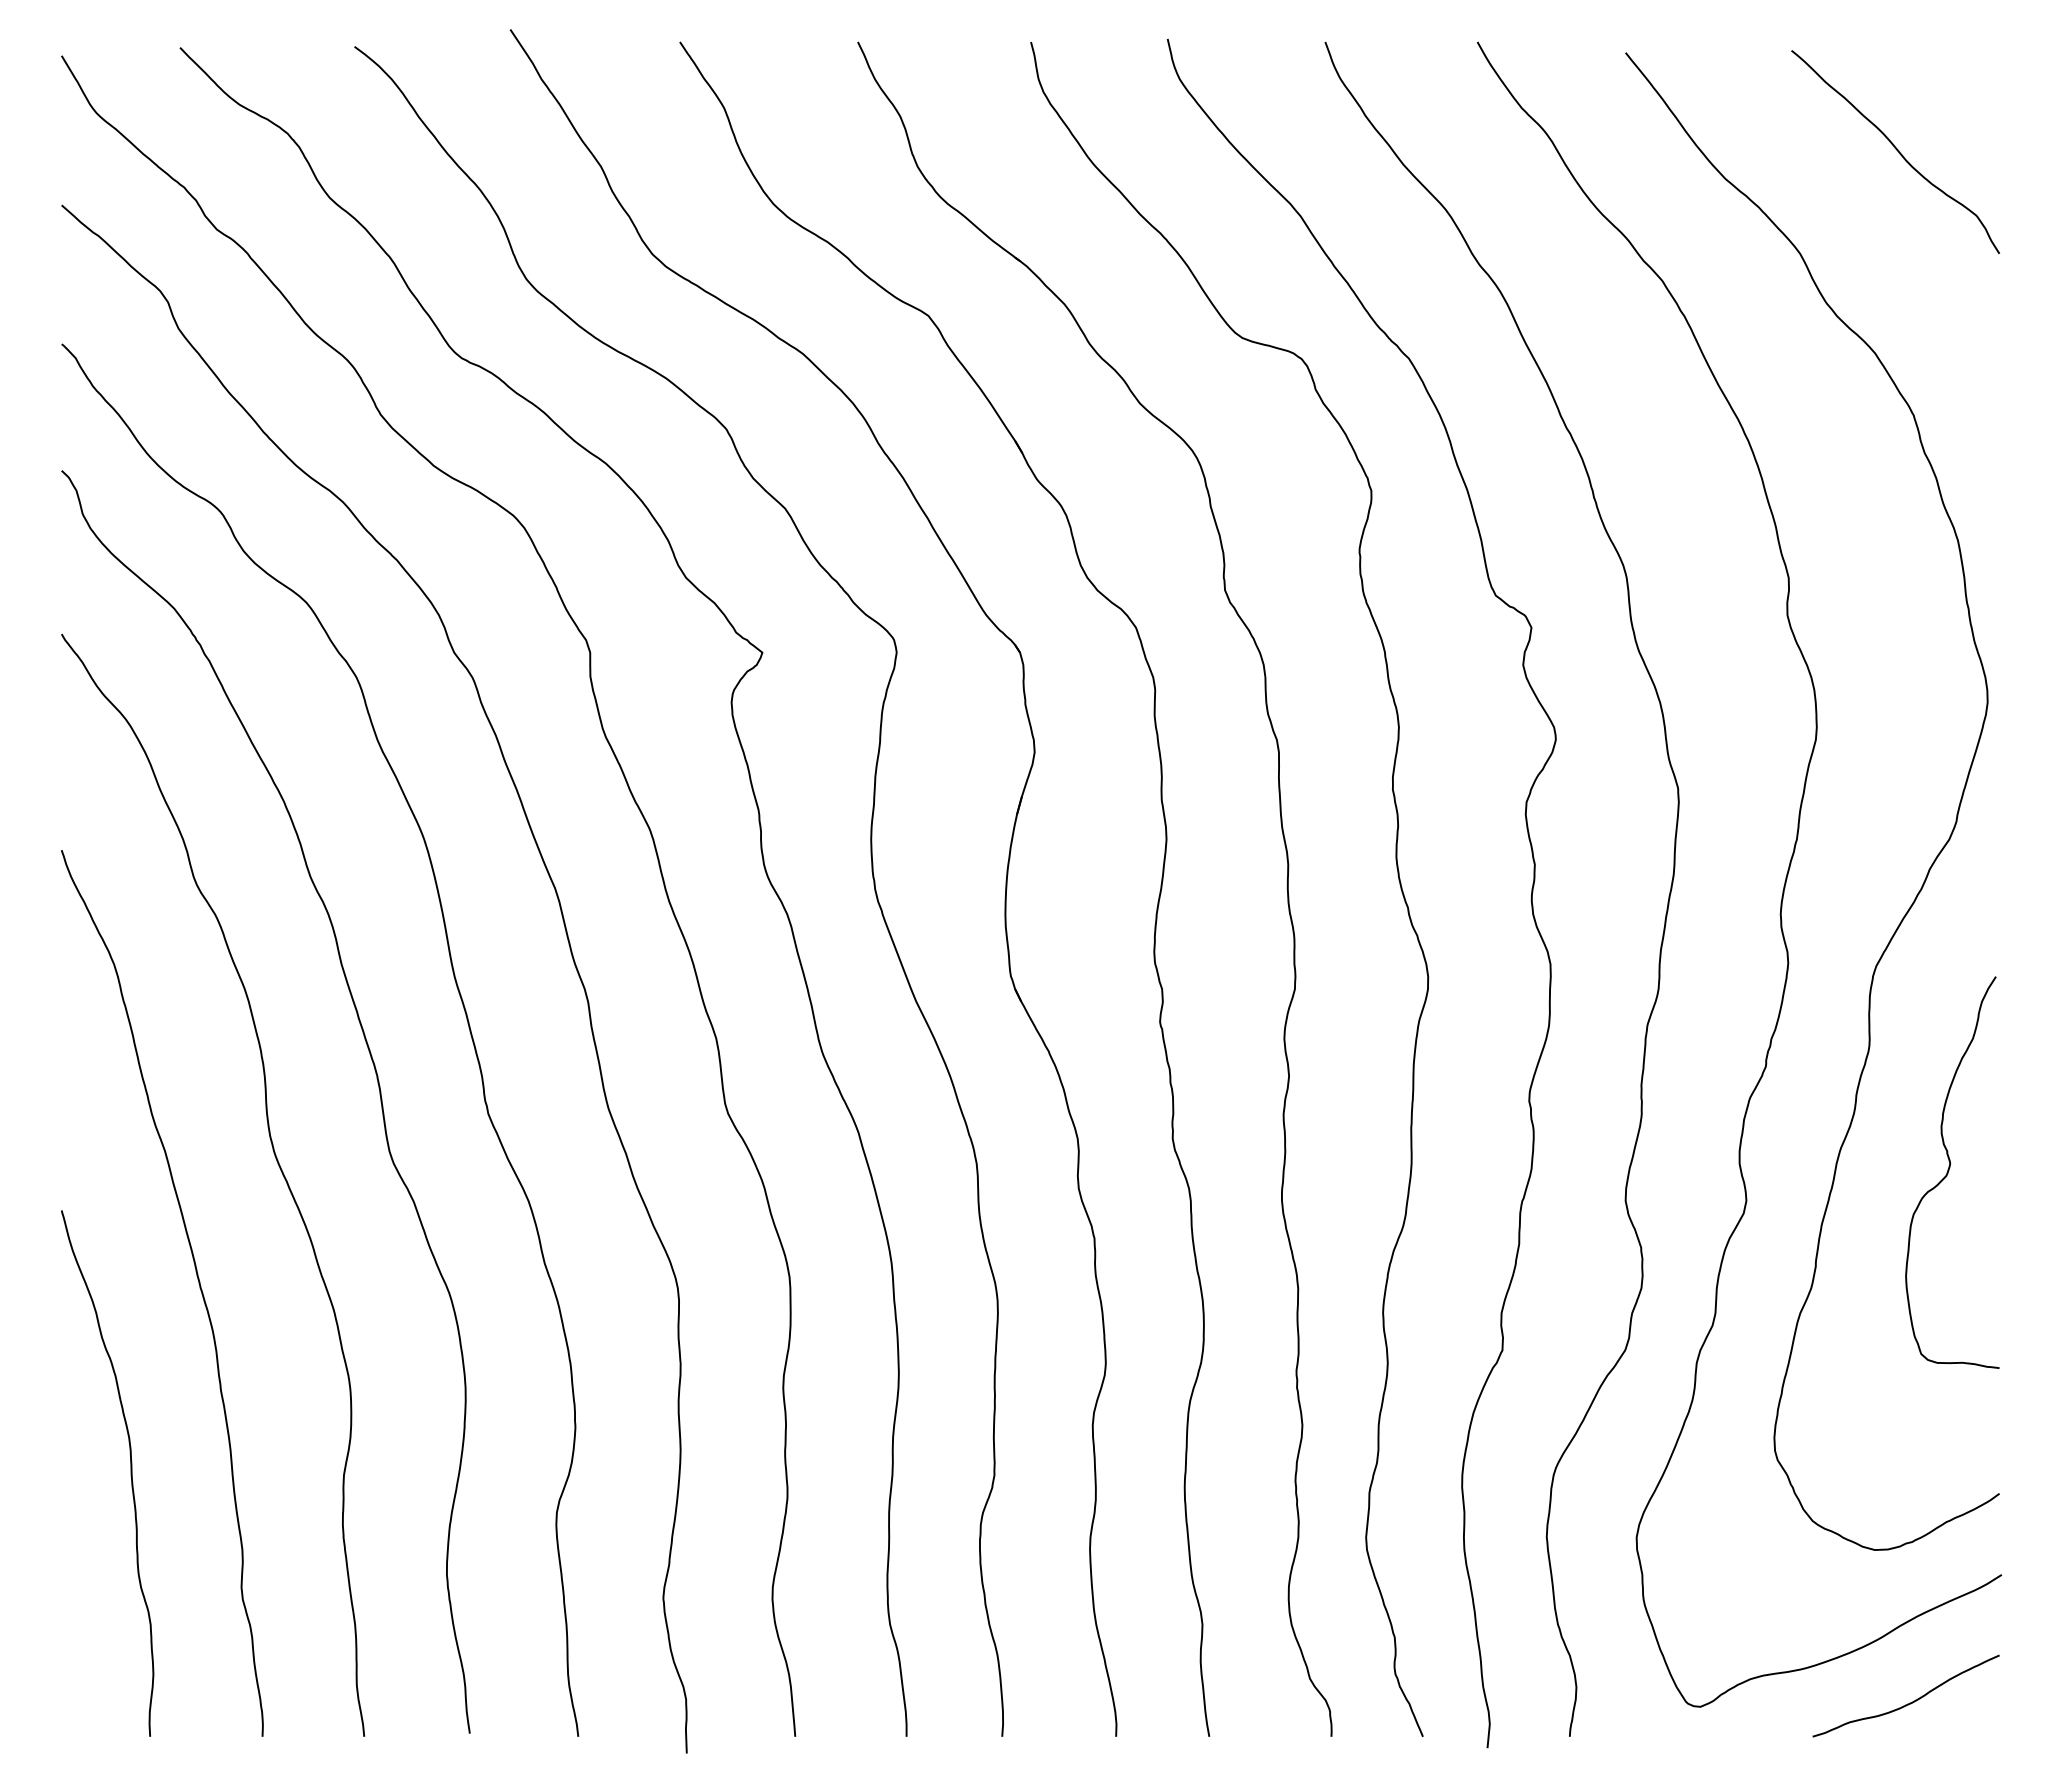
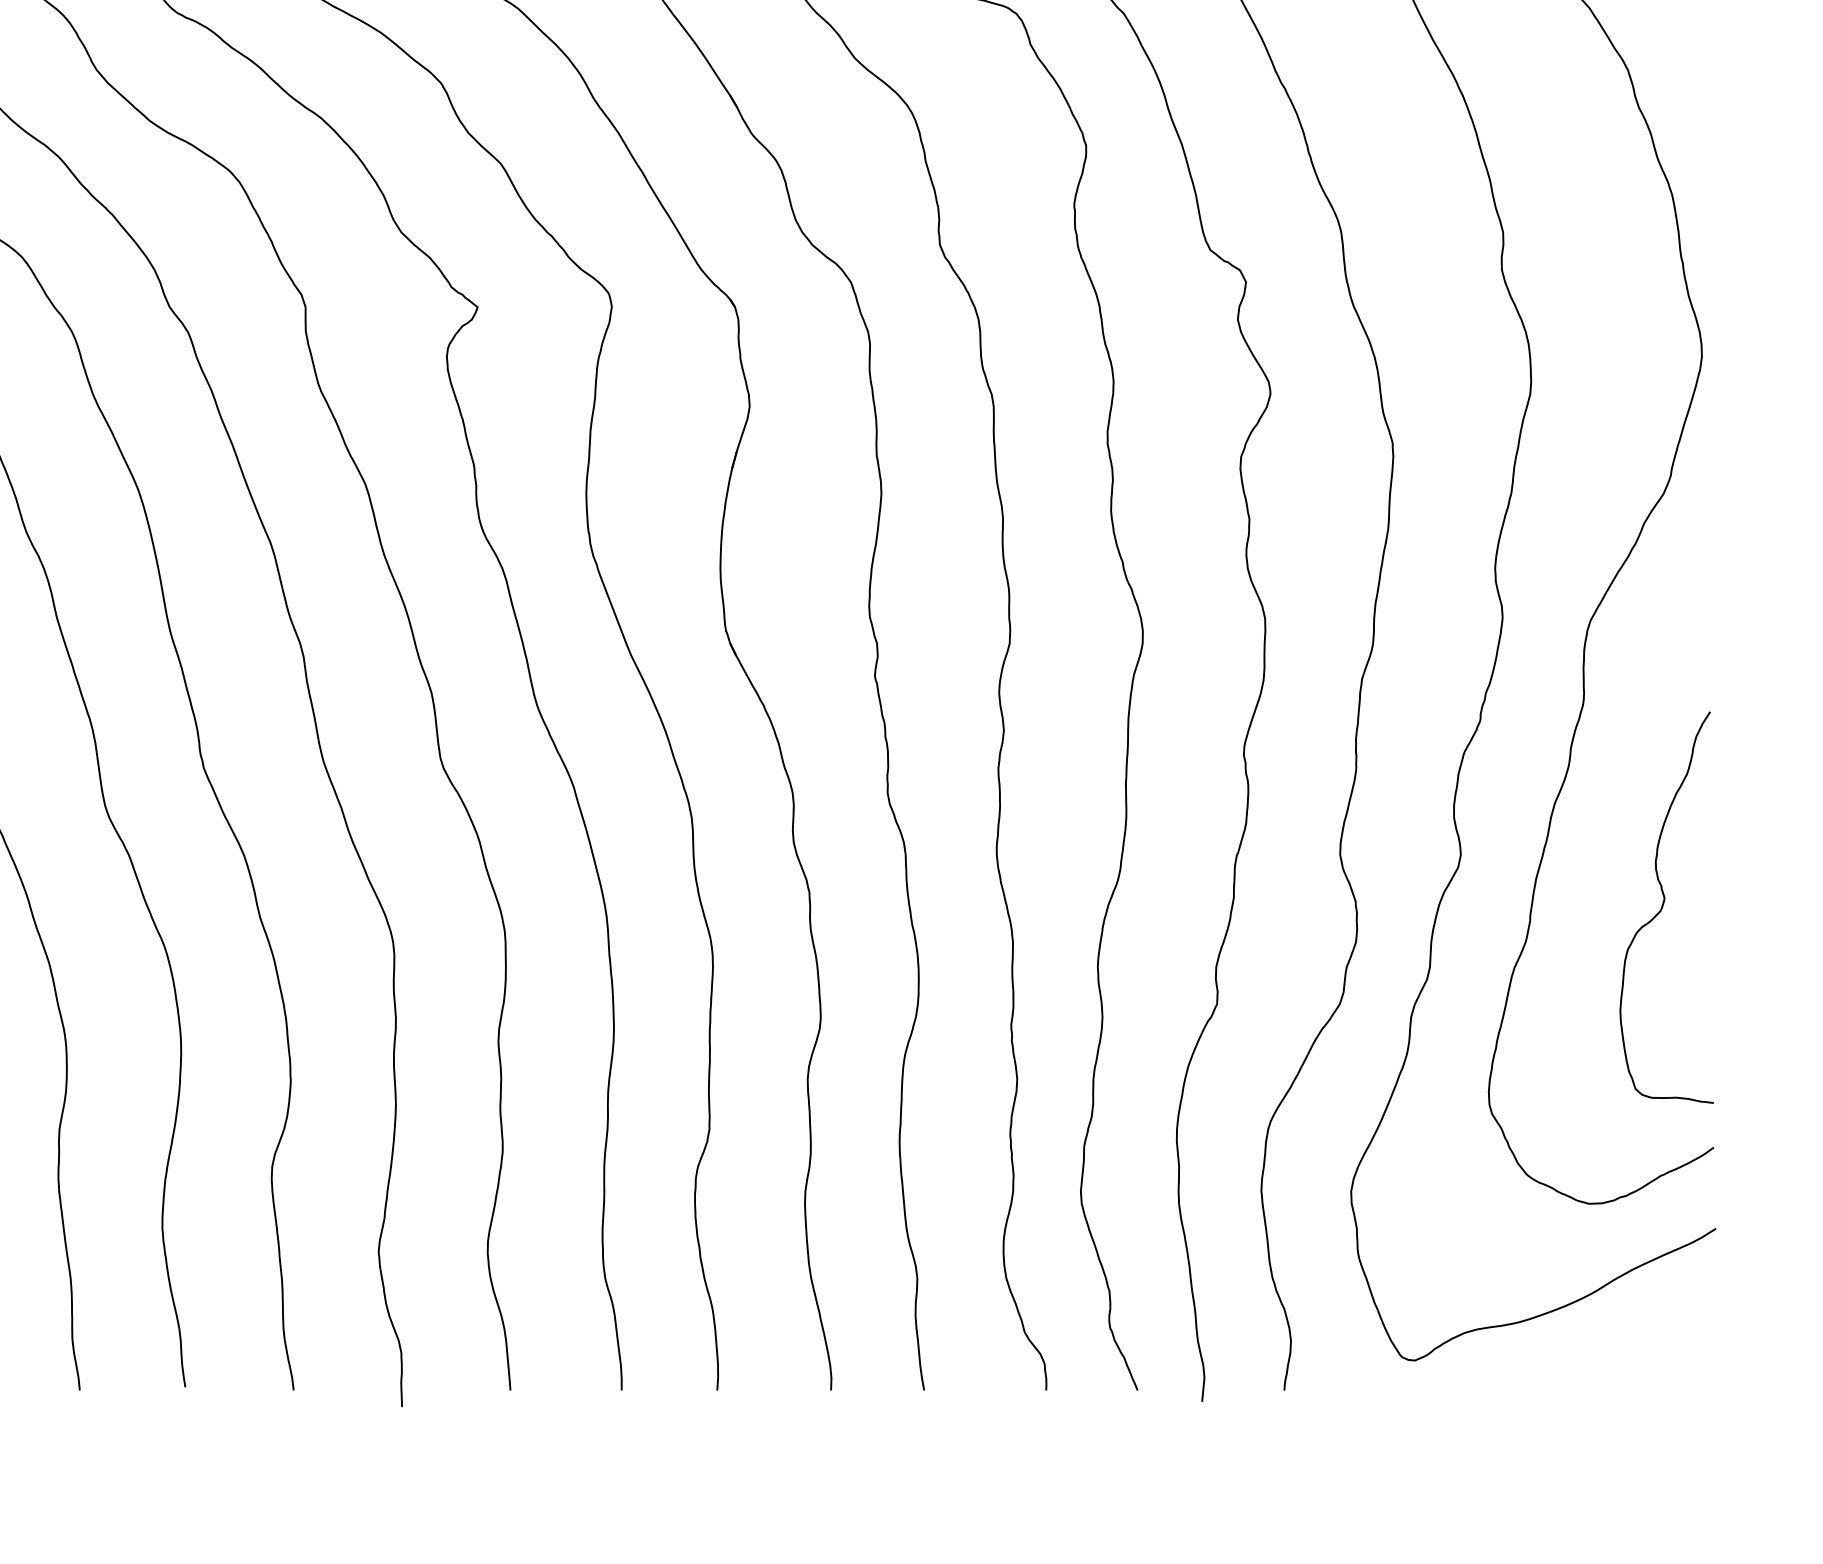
curve: (1949, 1170) -> (1663, 905), moved
curve: (1909, 1702) -> (1623, 1356), removed

